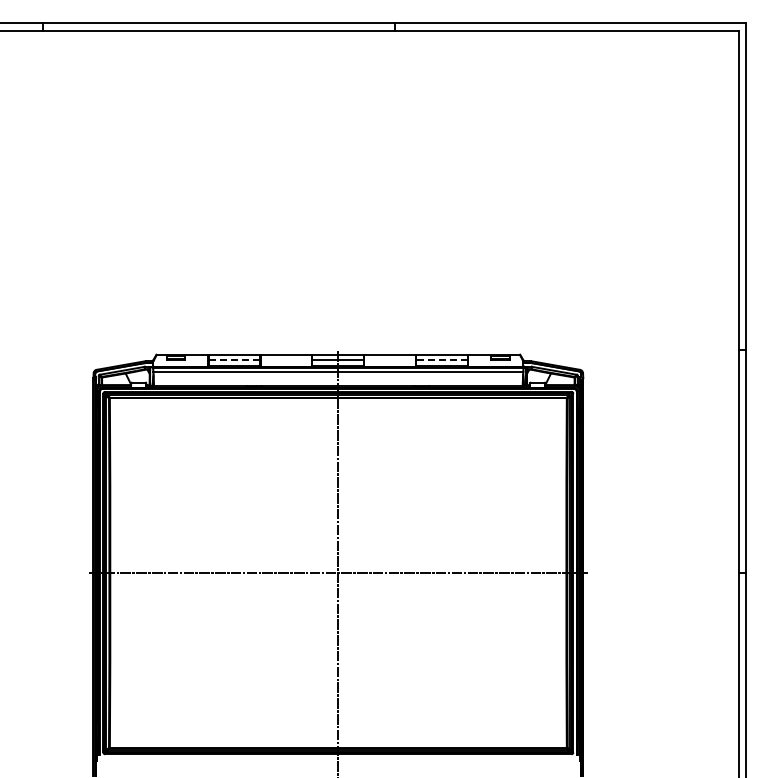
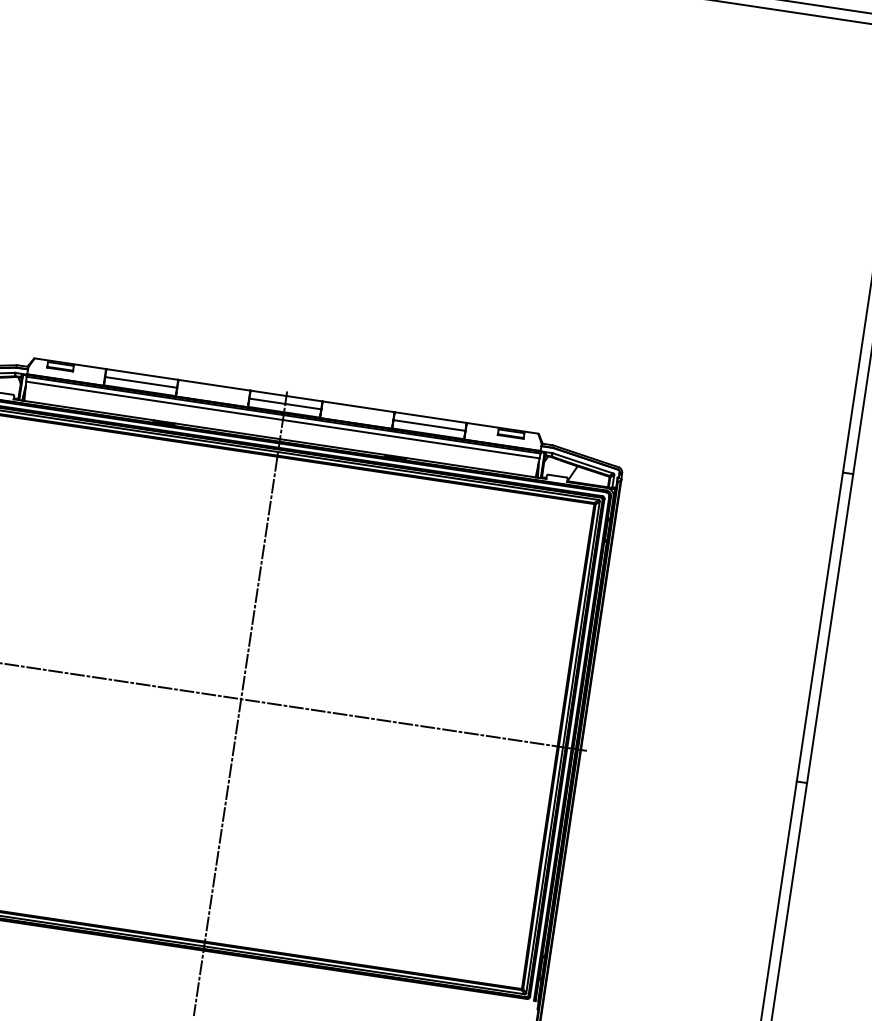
line: (234, 360) -> (141, 382), dashed -> solid
line: (442, 360) -> (429, 425), dashed -> solid

